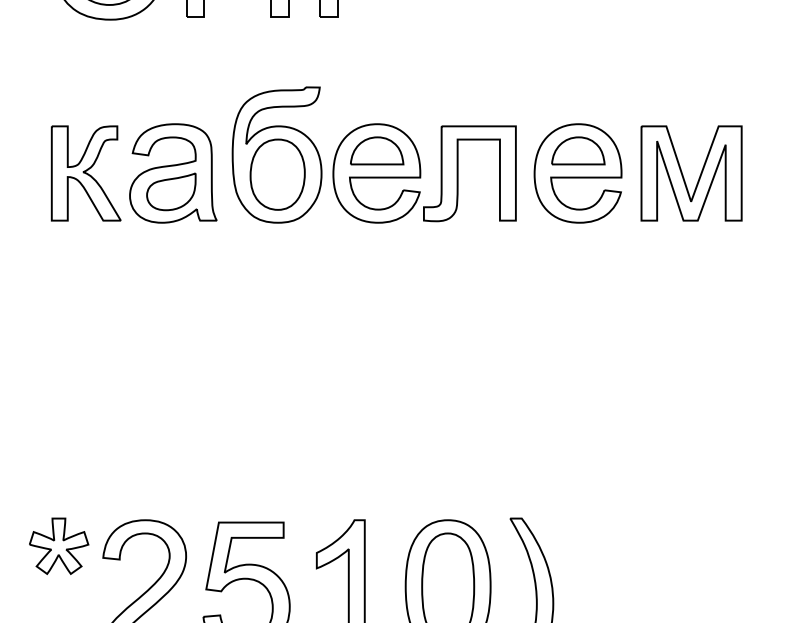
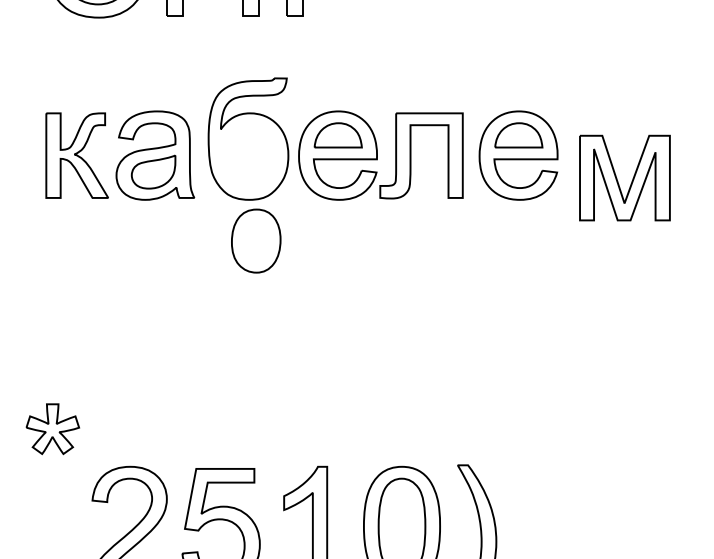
part: (277, 174) -> (256, 240), moved
part: (683, 174) -> (617, 178), moved
part: (59, 545) -> (53, 428), moved

